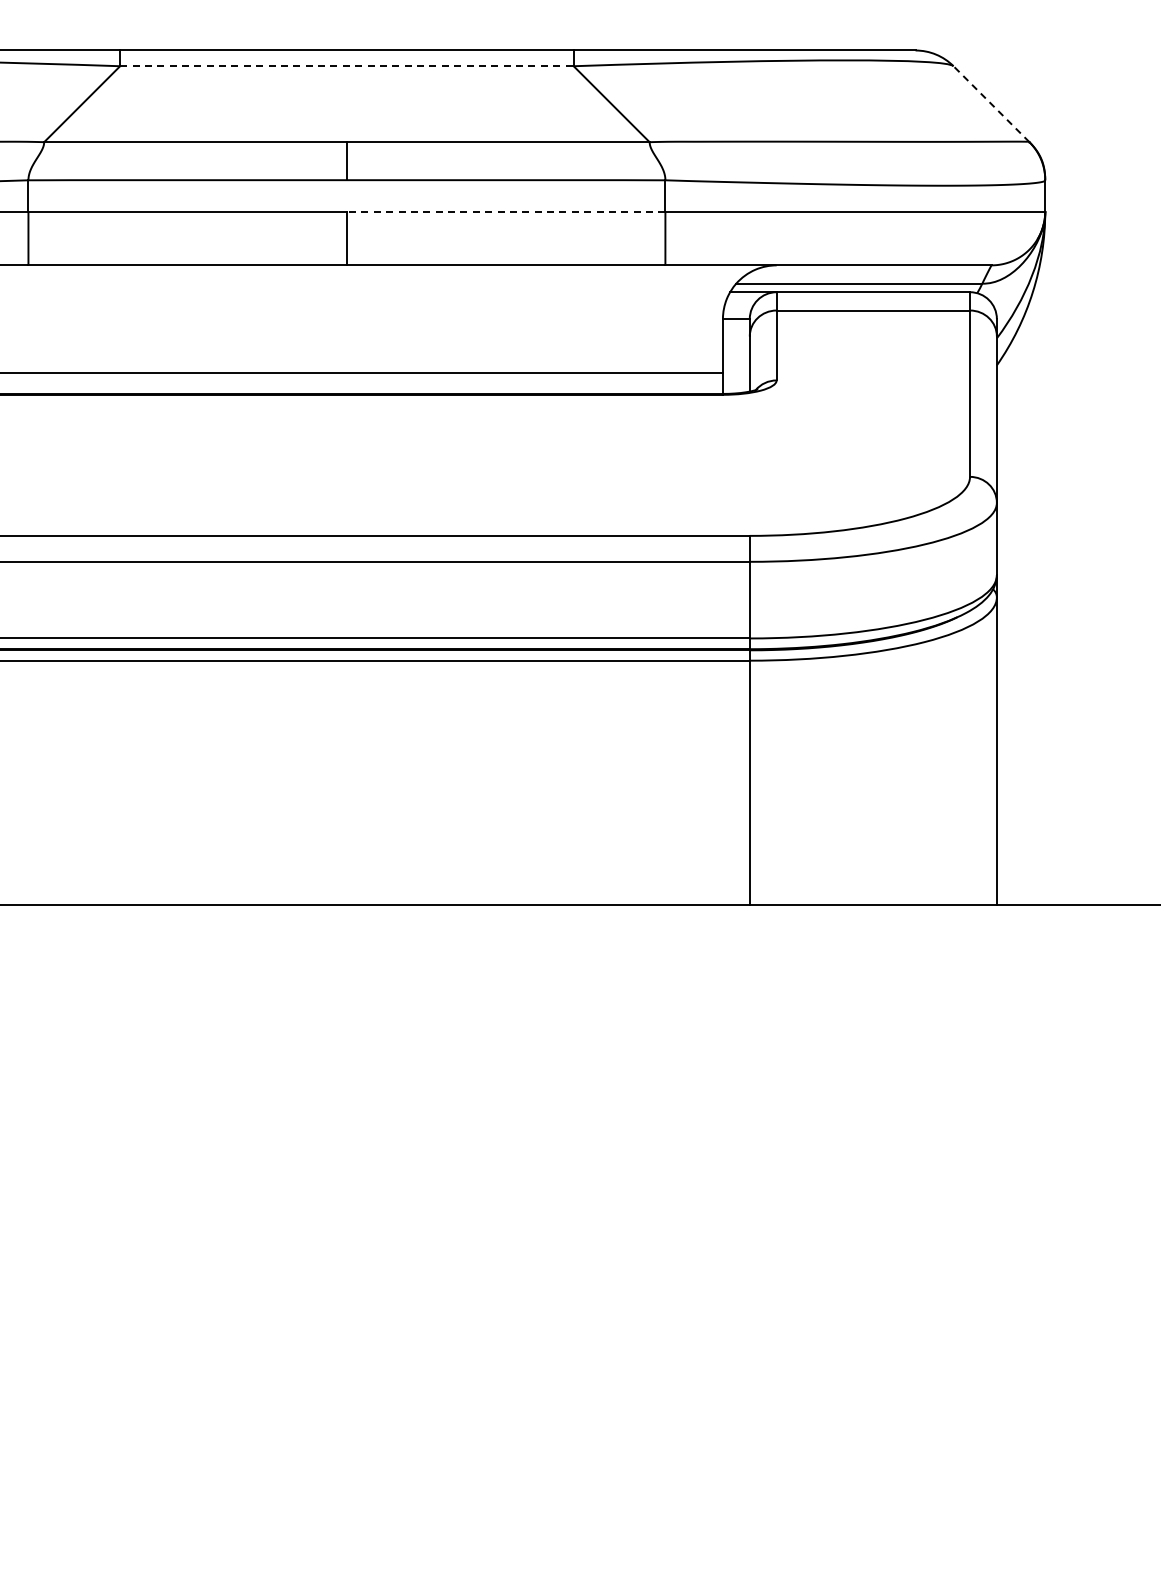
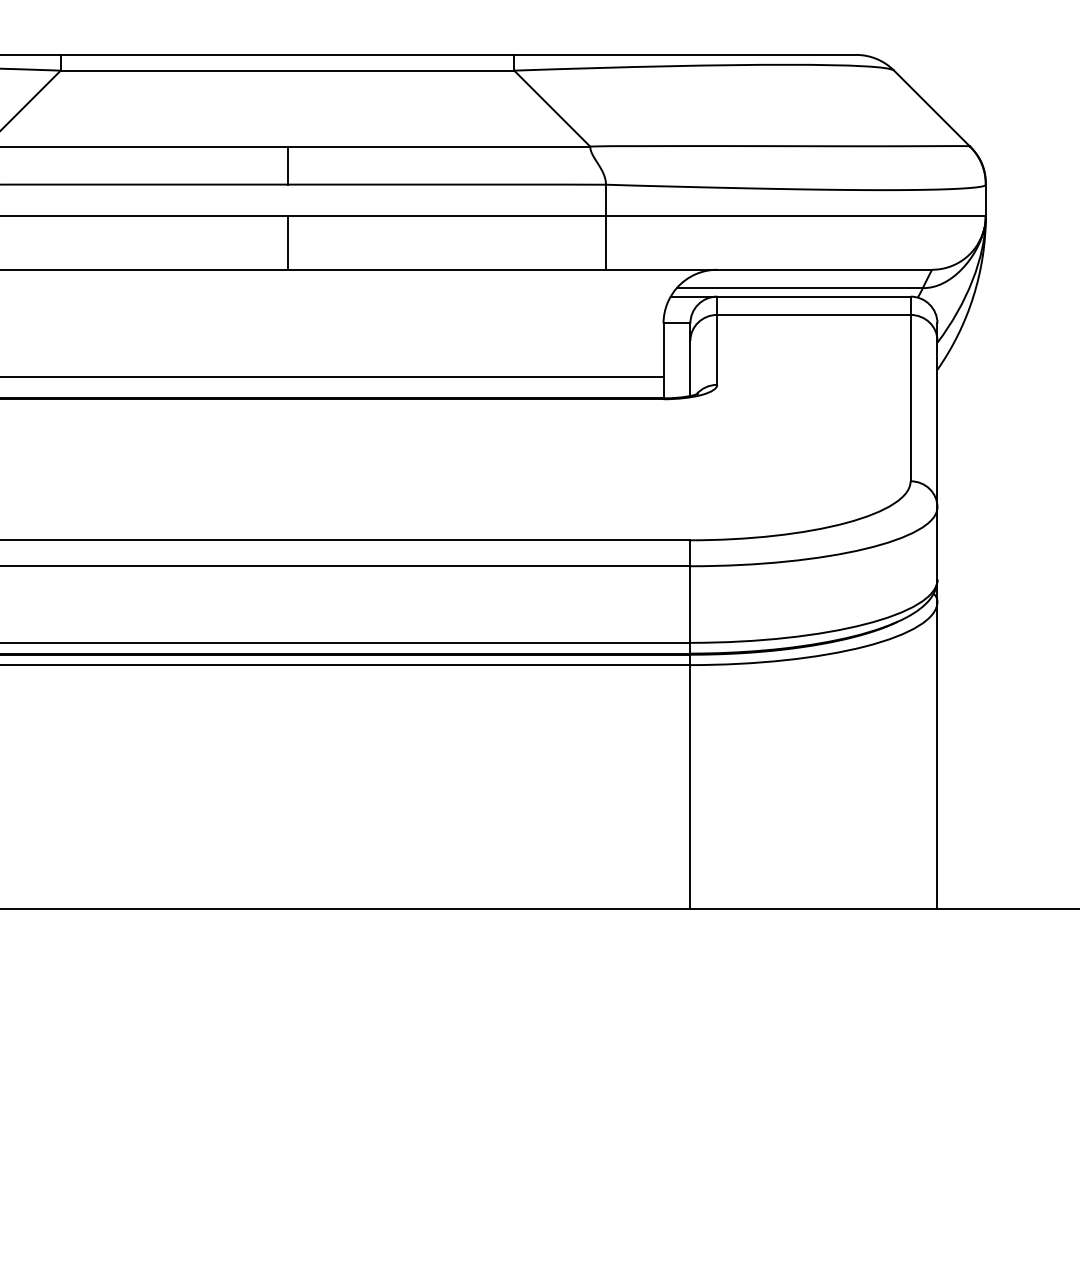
line: (346, 66) -> (287, 70), dashed -> solid
line: (991, 104) -> (932, 108), dashed -> solid
line: (505, 211) -> (446, 215), dashed -> solid

